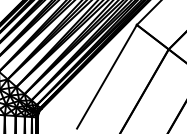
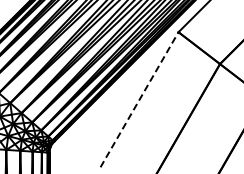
line: (106, 76) -> (139, 99), solid -> dashed

